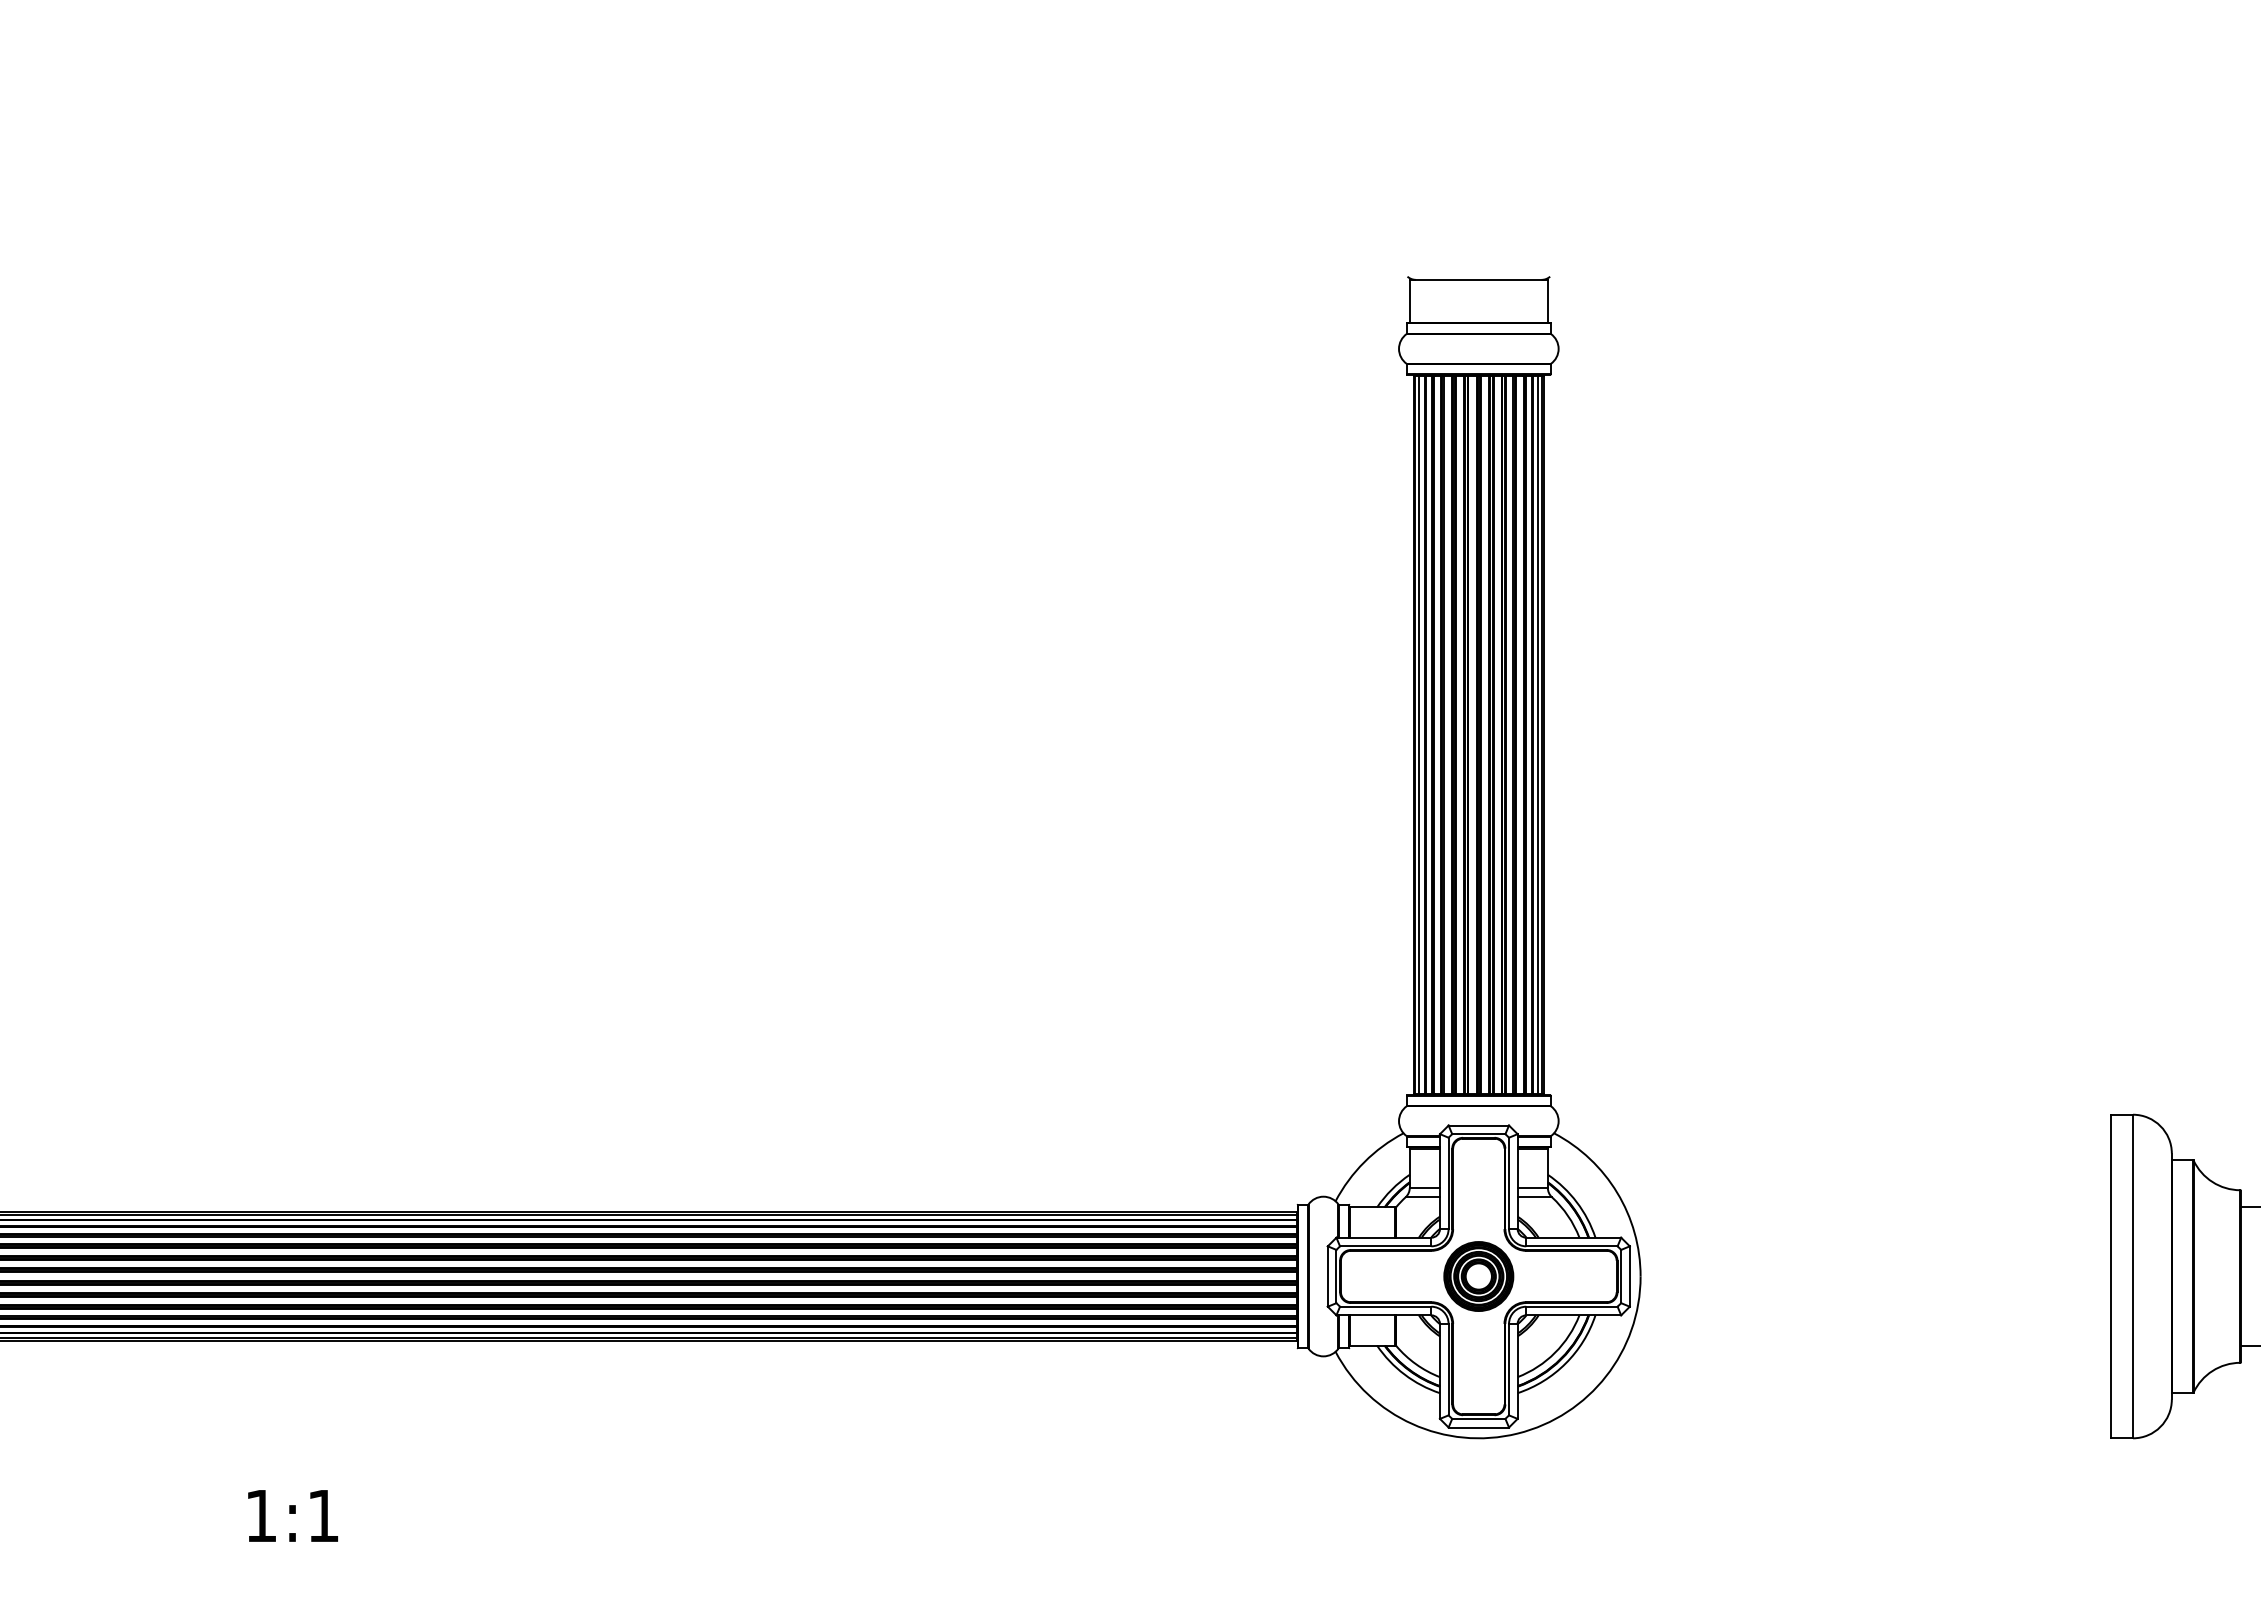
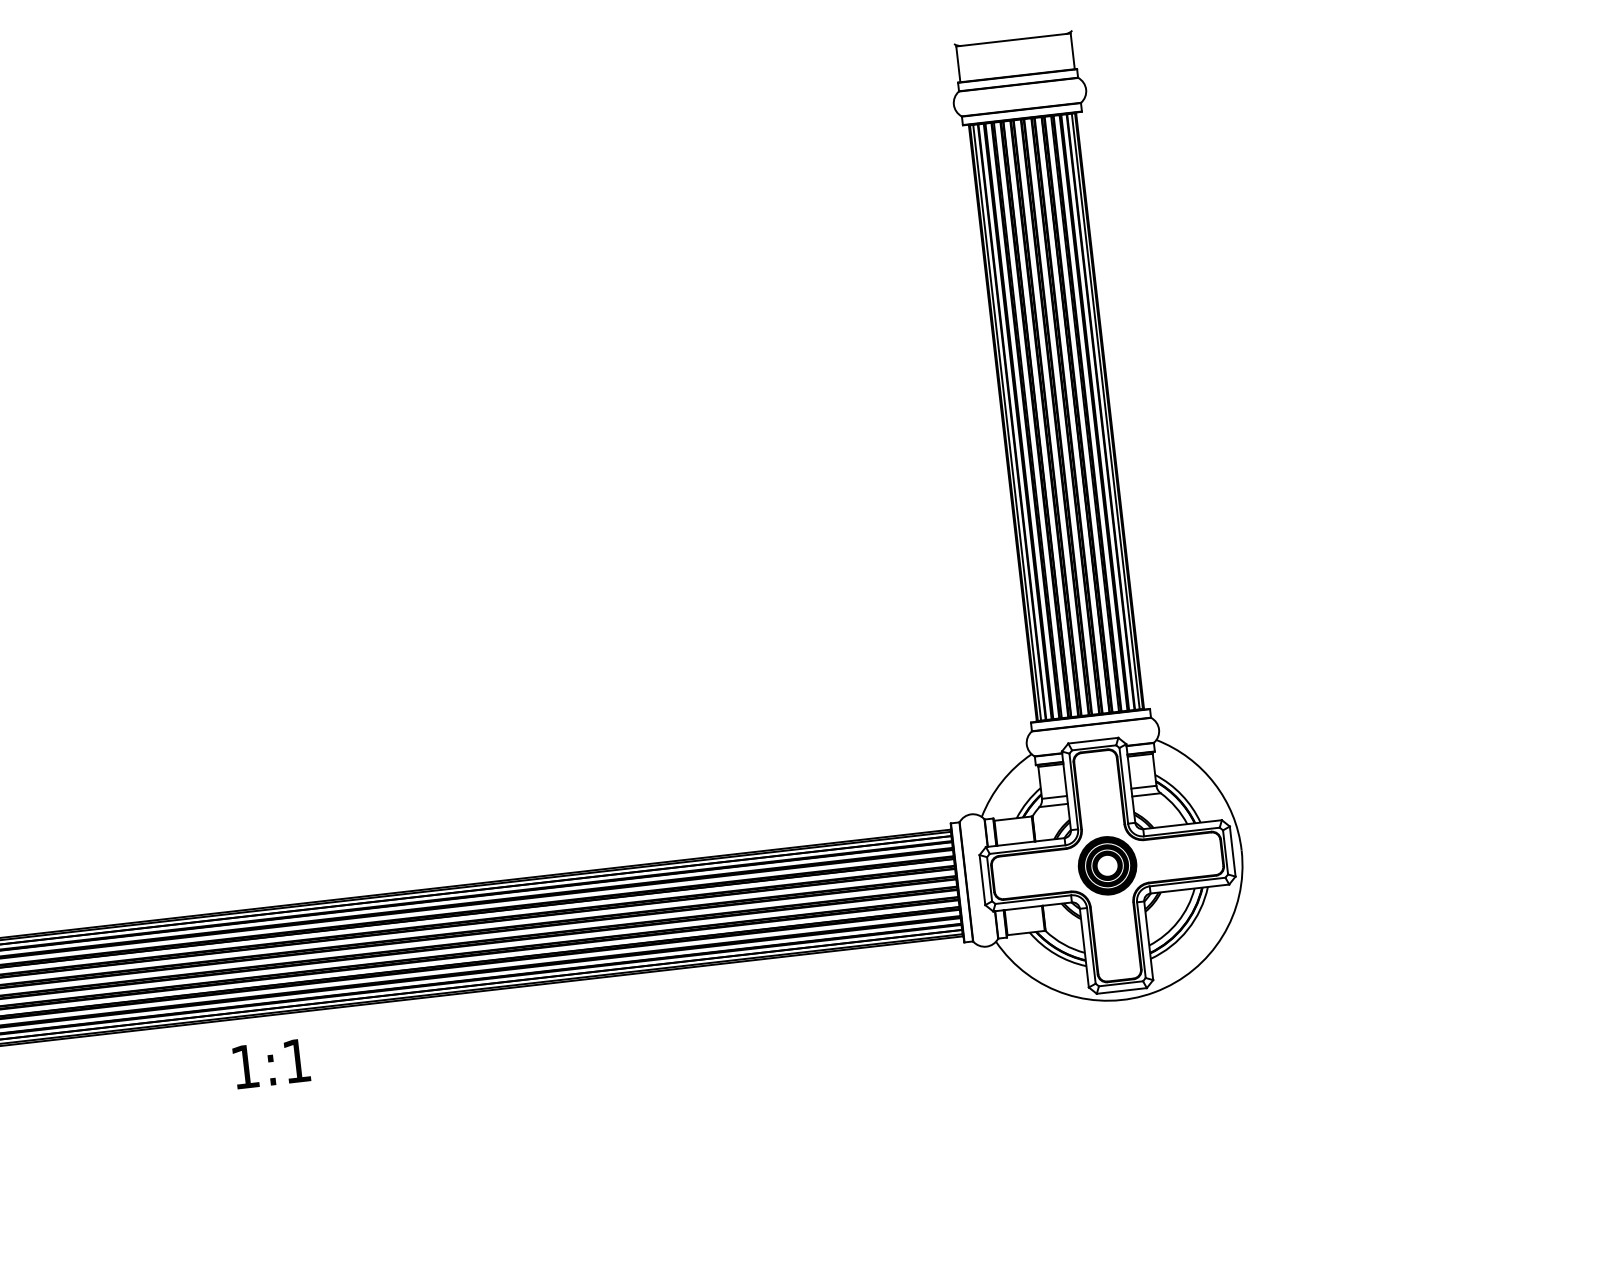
text: (292, 1515) -> (271, 1063), moved

